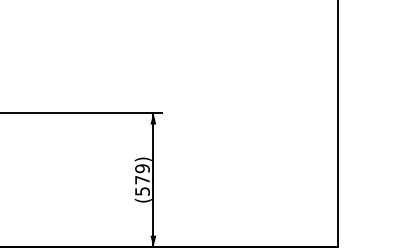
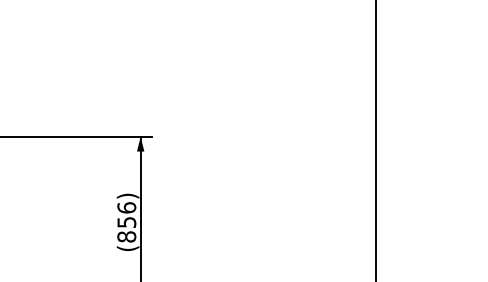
text: (142, 179) -> (126, 221), (579) -> (856)

